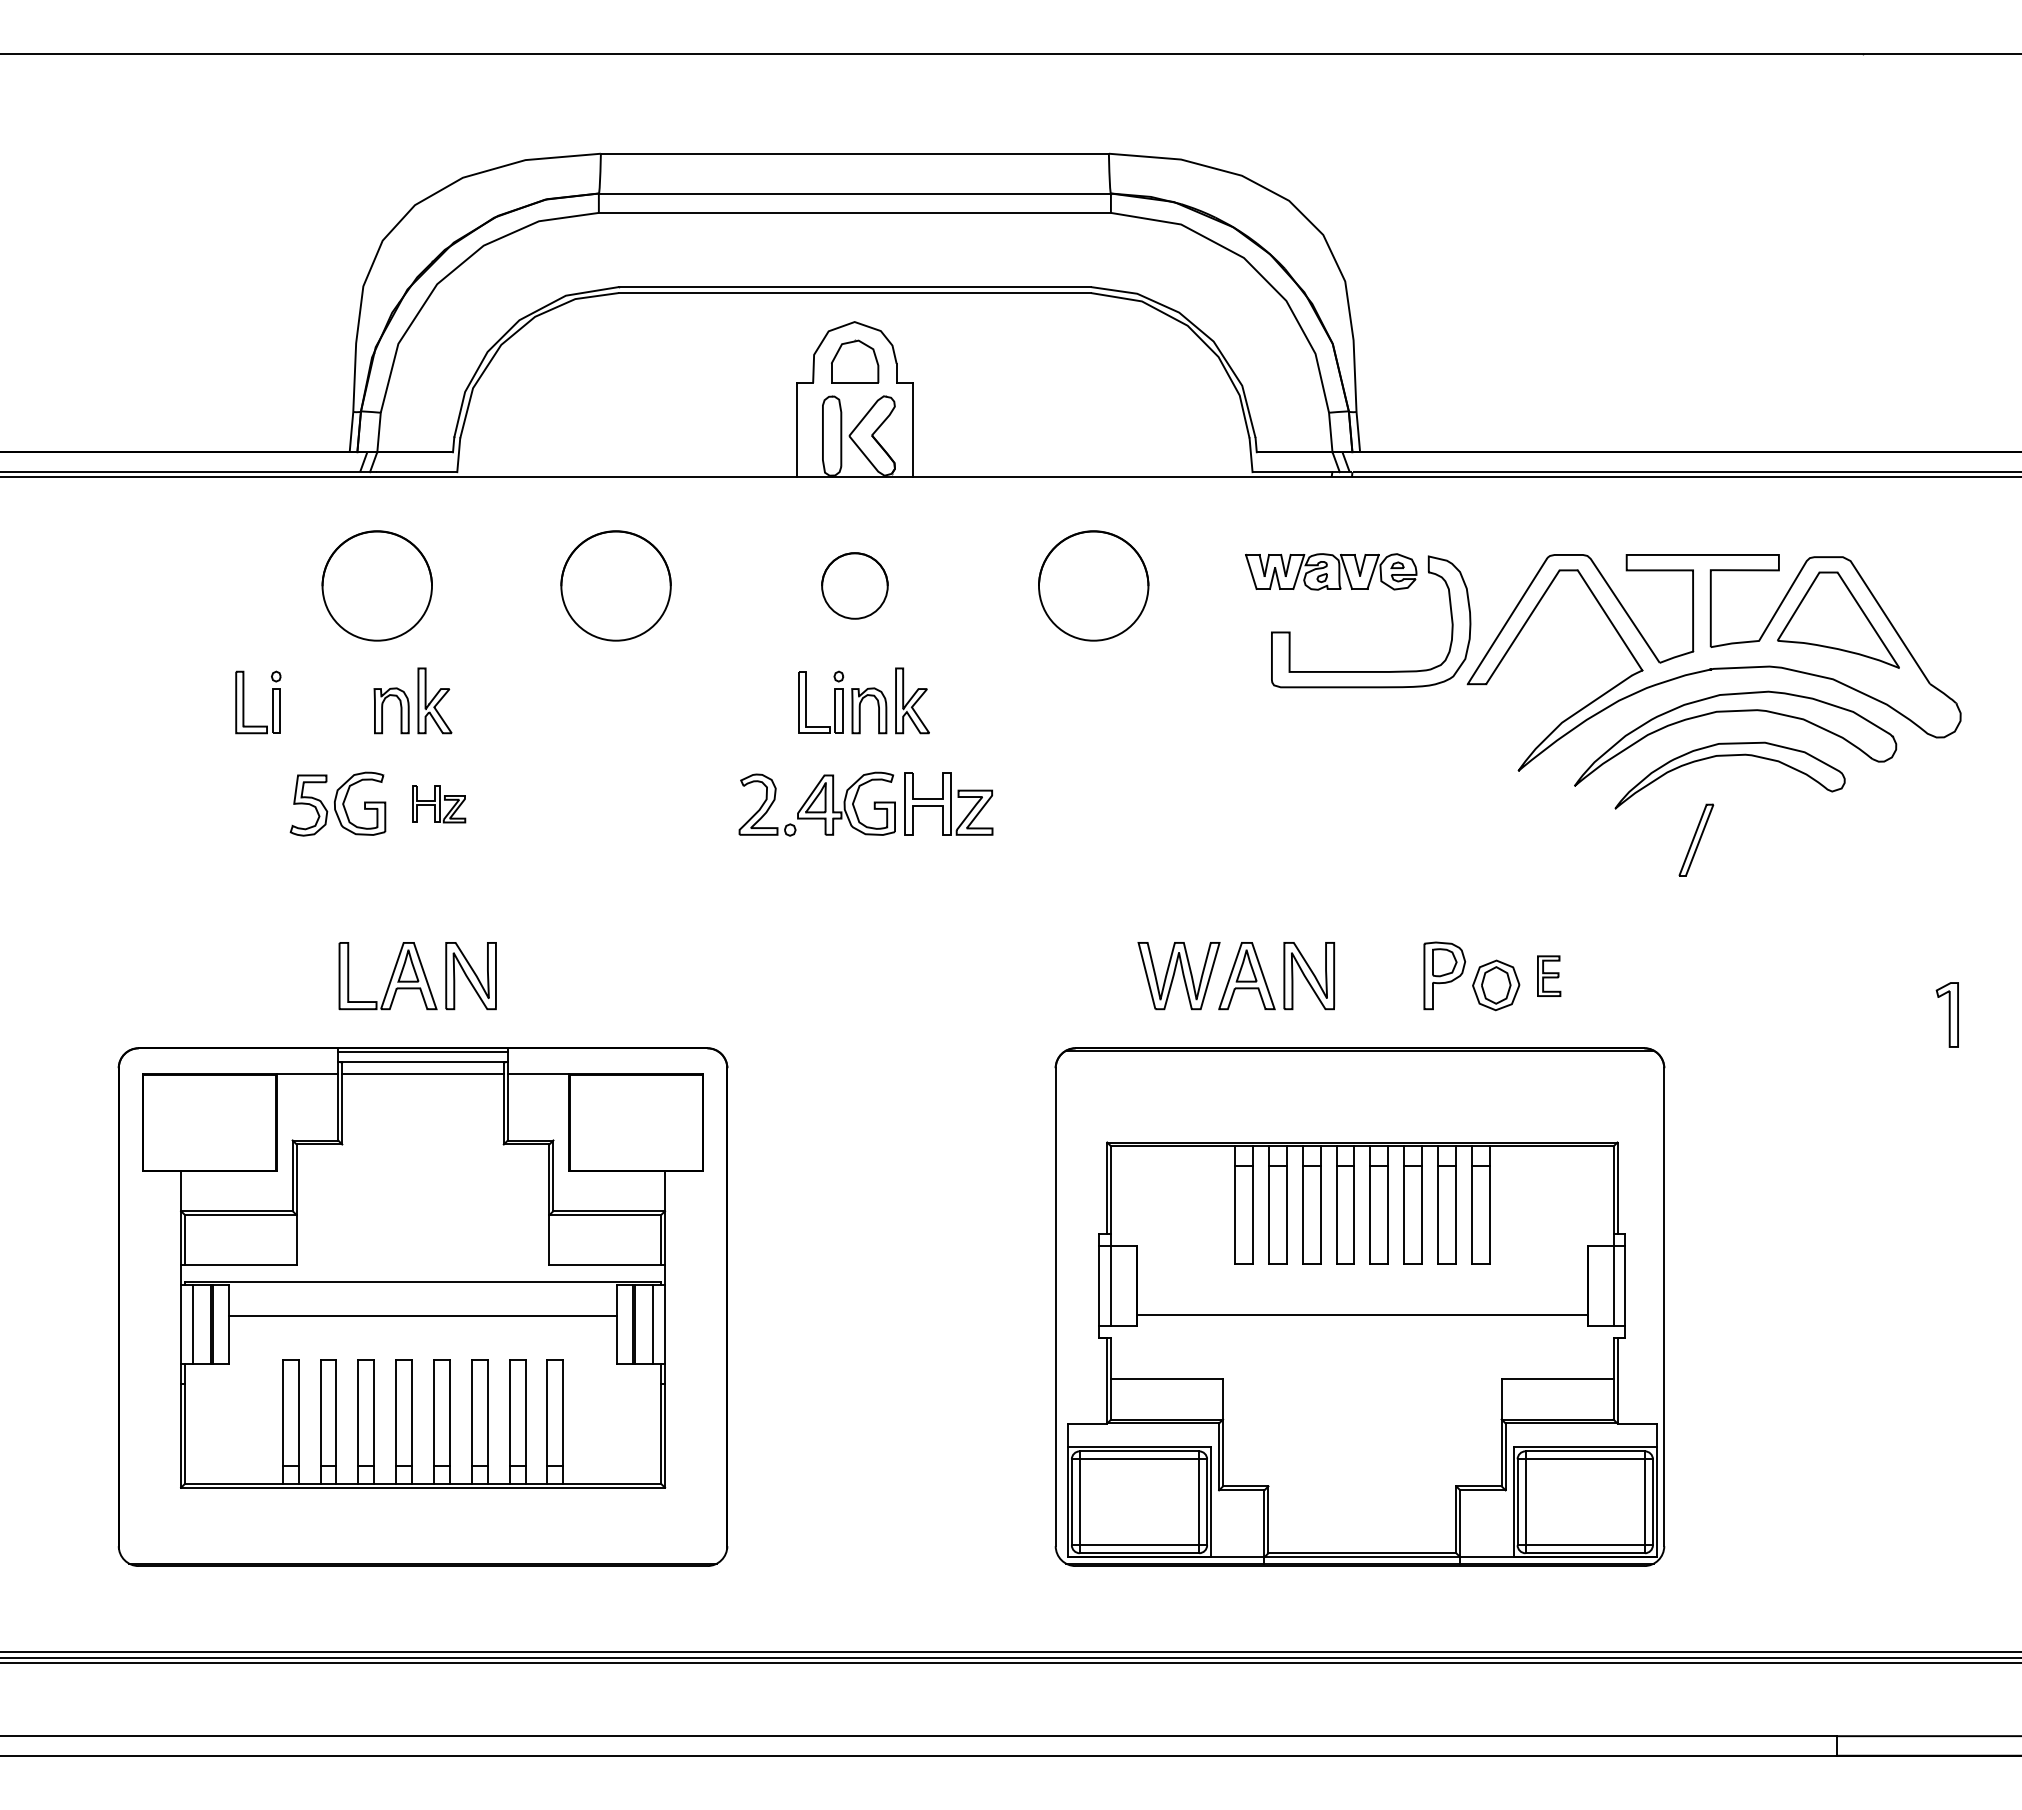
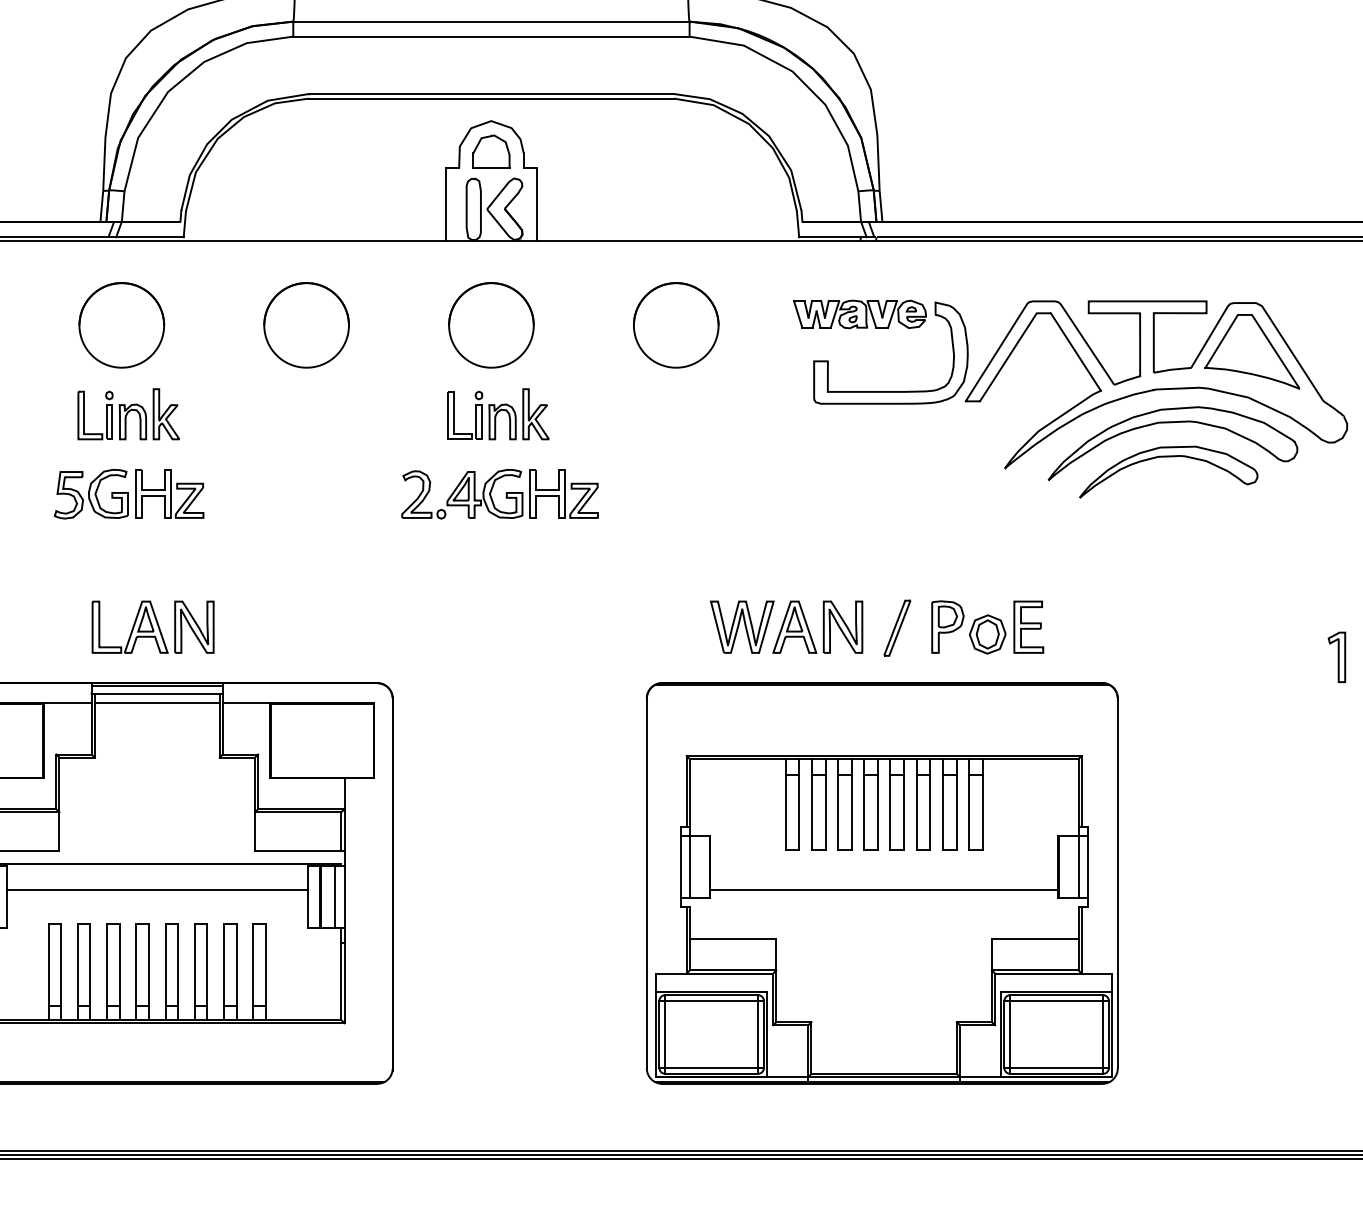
part: (854, 585) -> (491, 324), size x1.67
part: (244, 702) -> (84, 415), moved
part: (438, 803) -> (169, 493), size x1.67
part: (1696, 839) -> (897, 627), moved
part: (1548, 976) -> (1028, 627), size x1.67

